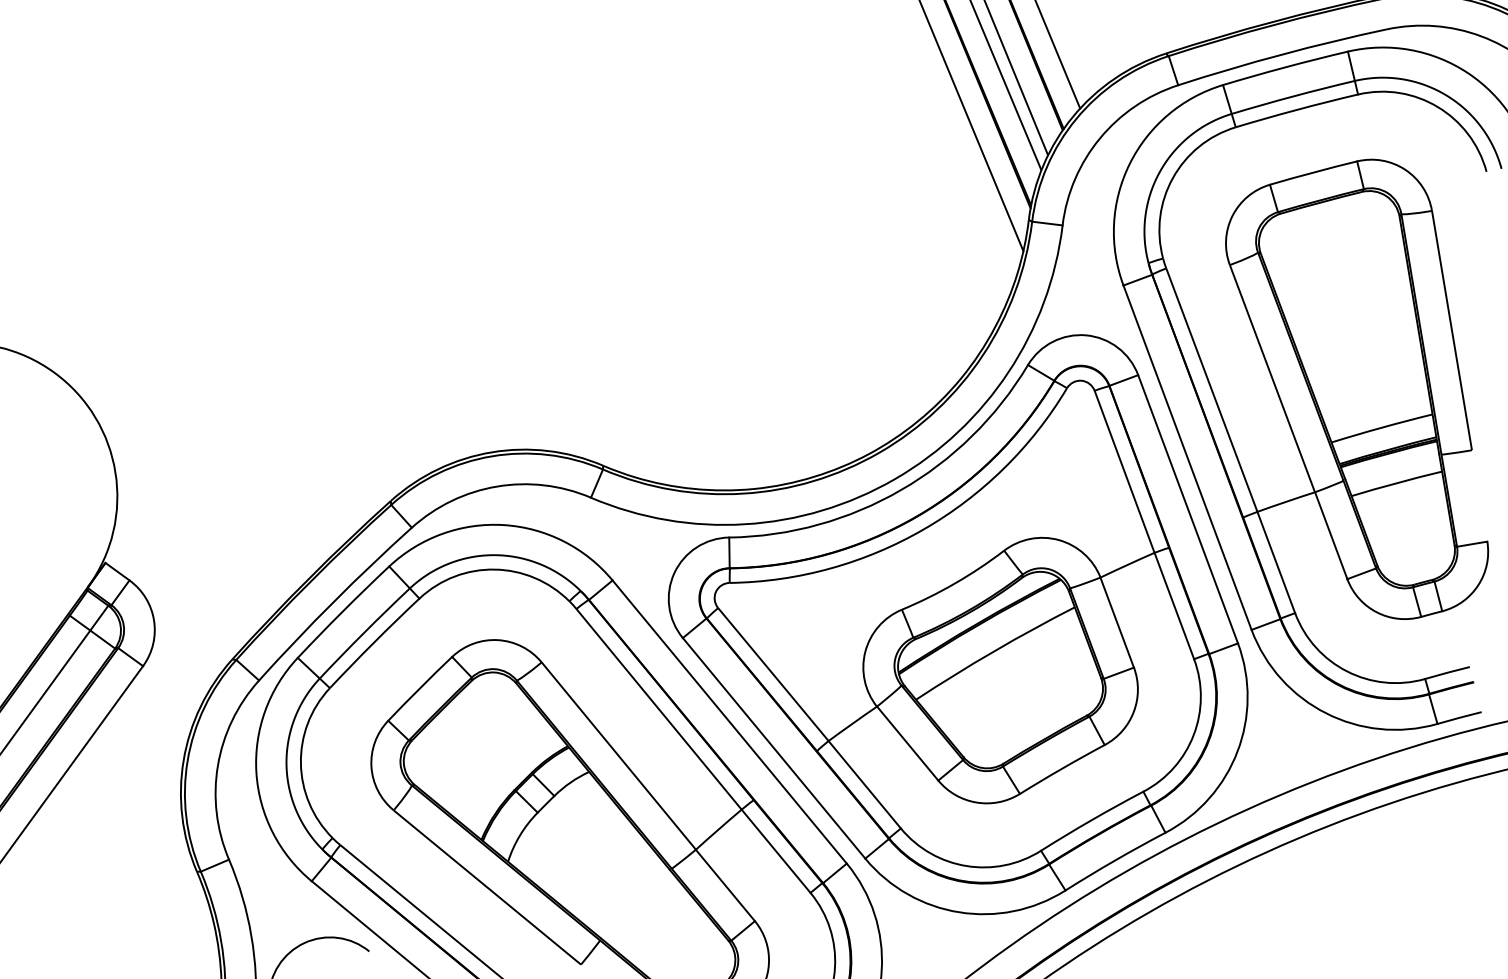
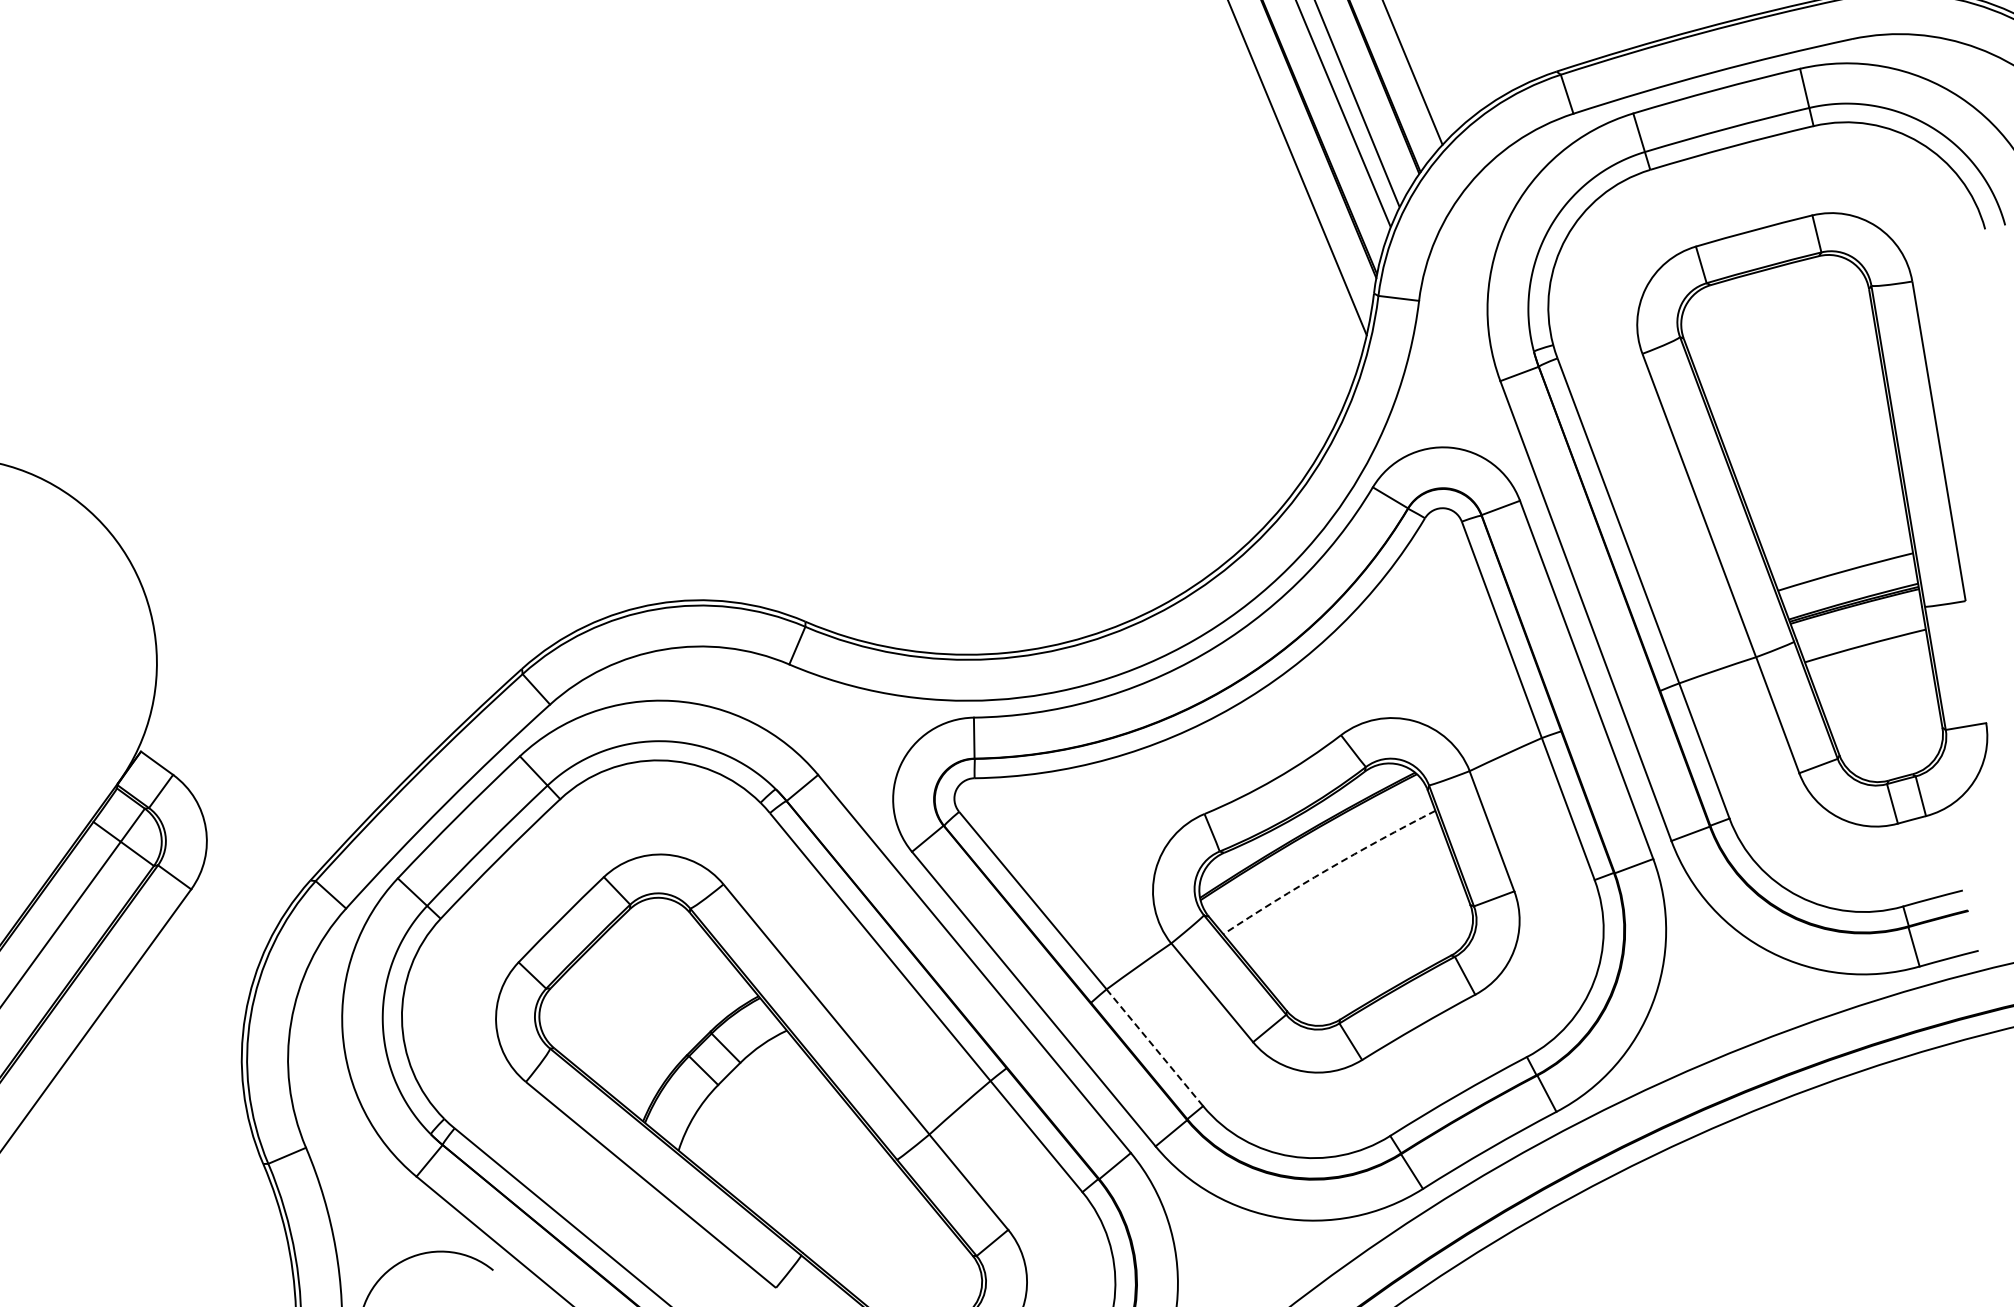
arc: (994, 651) -> (1327, 869), solid -> dashed
line: (864, 784) -> (1154, 1047), solid -> dashed

